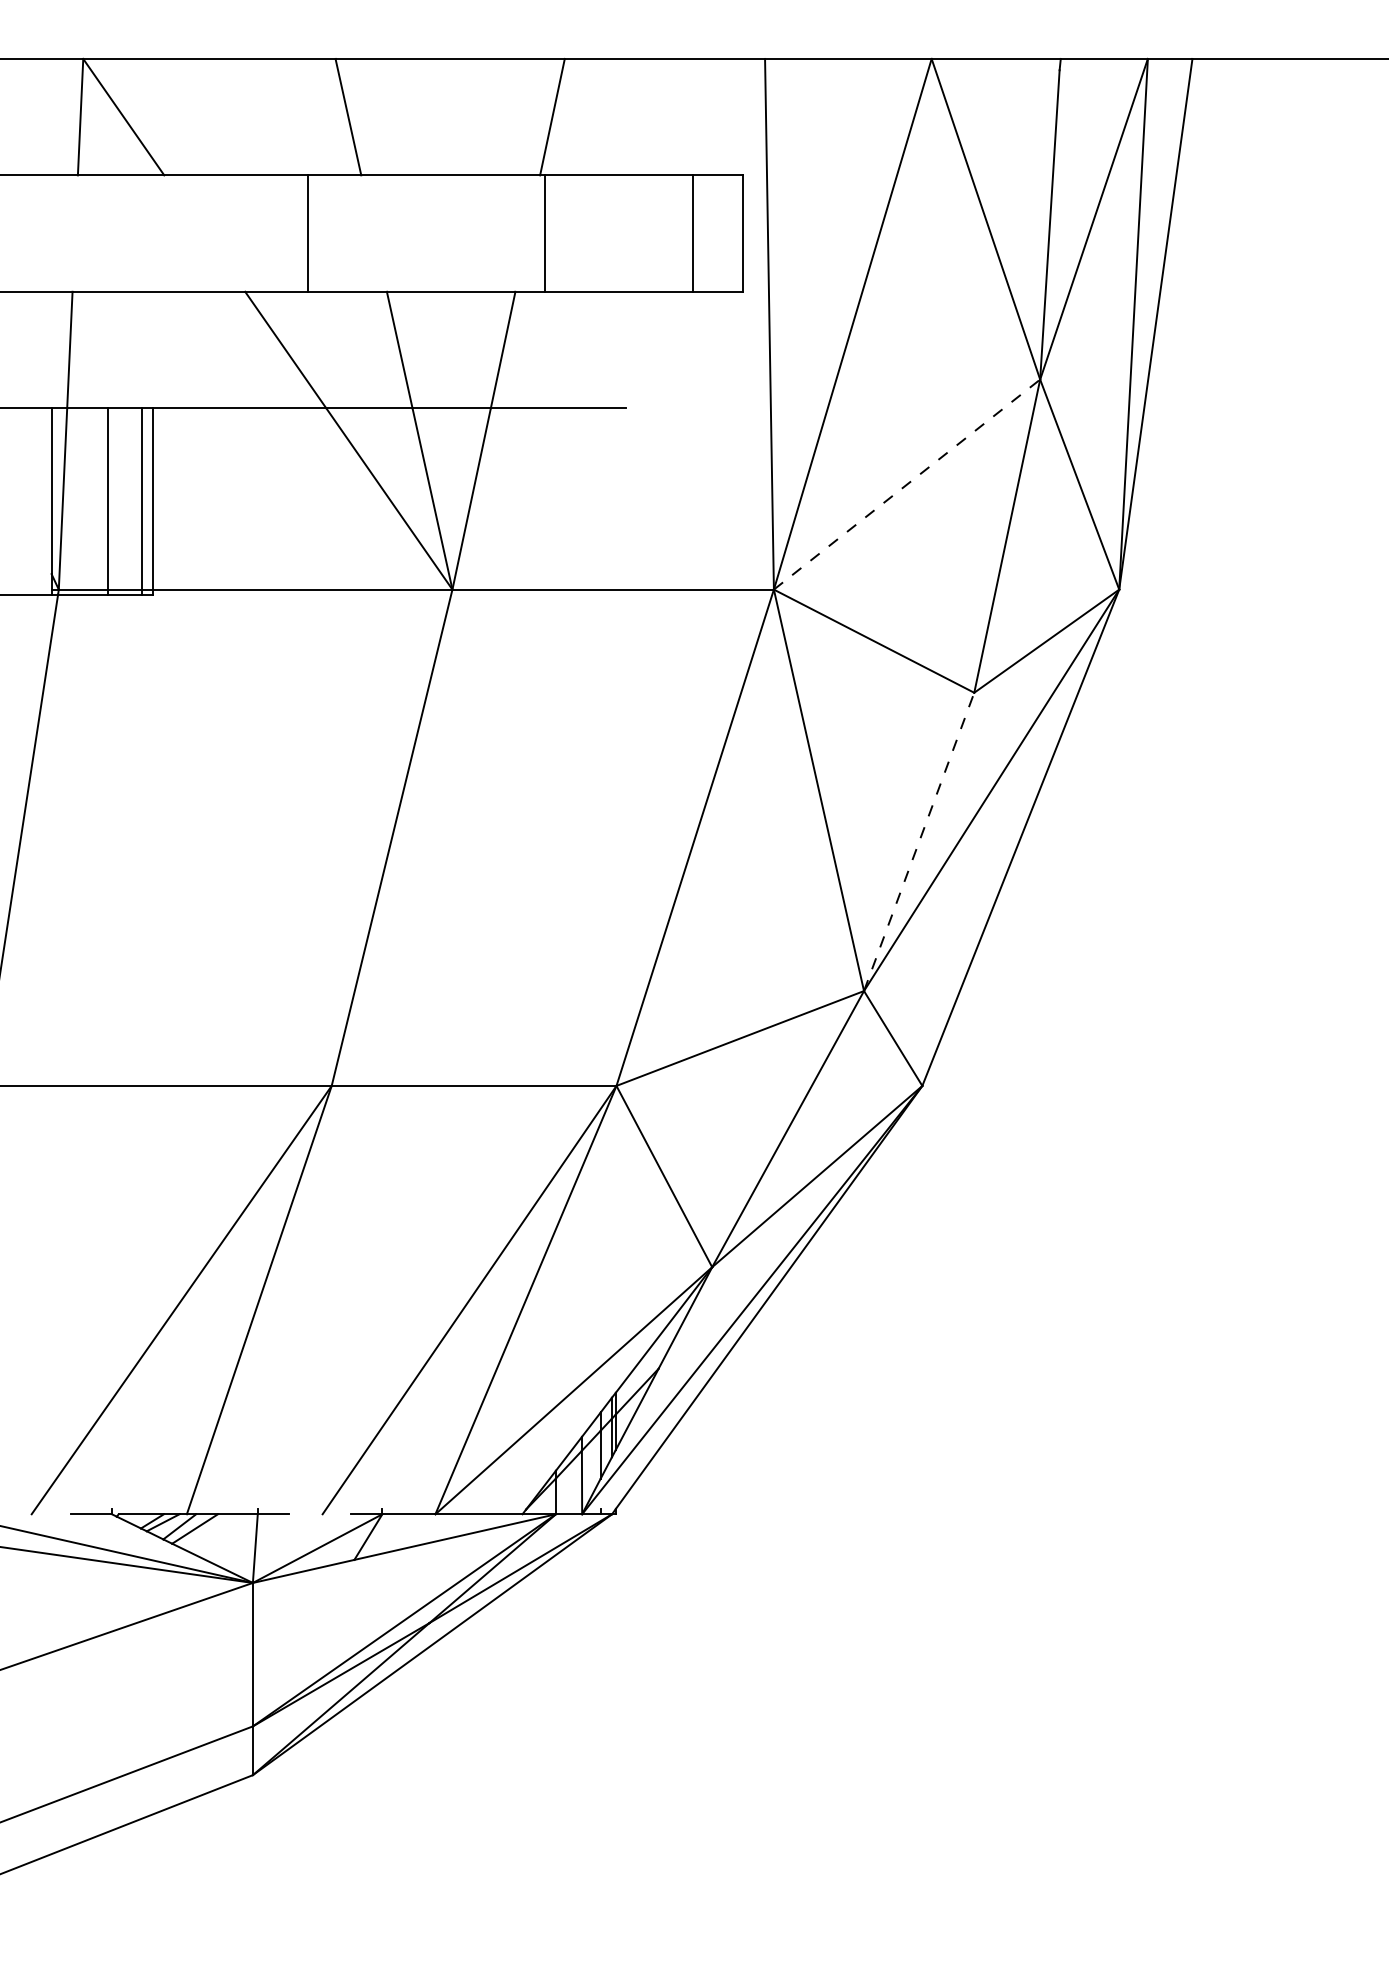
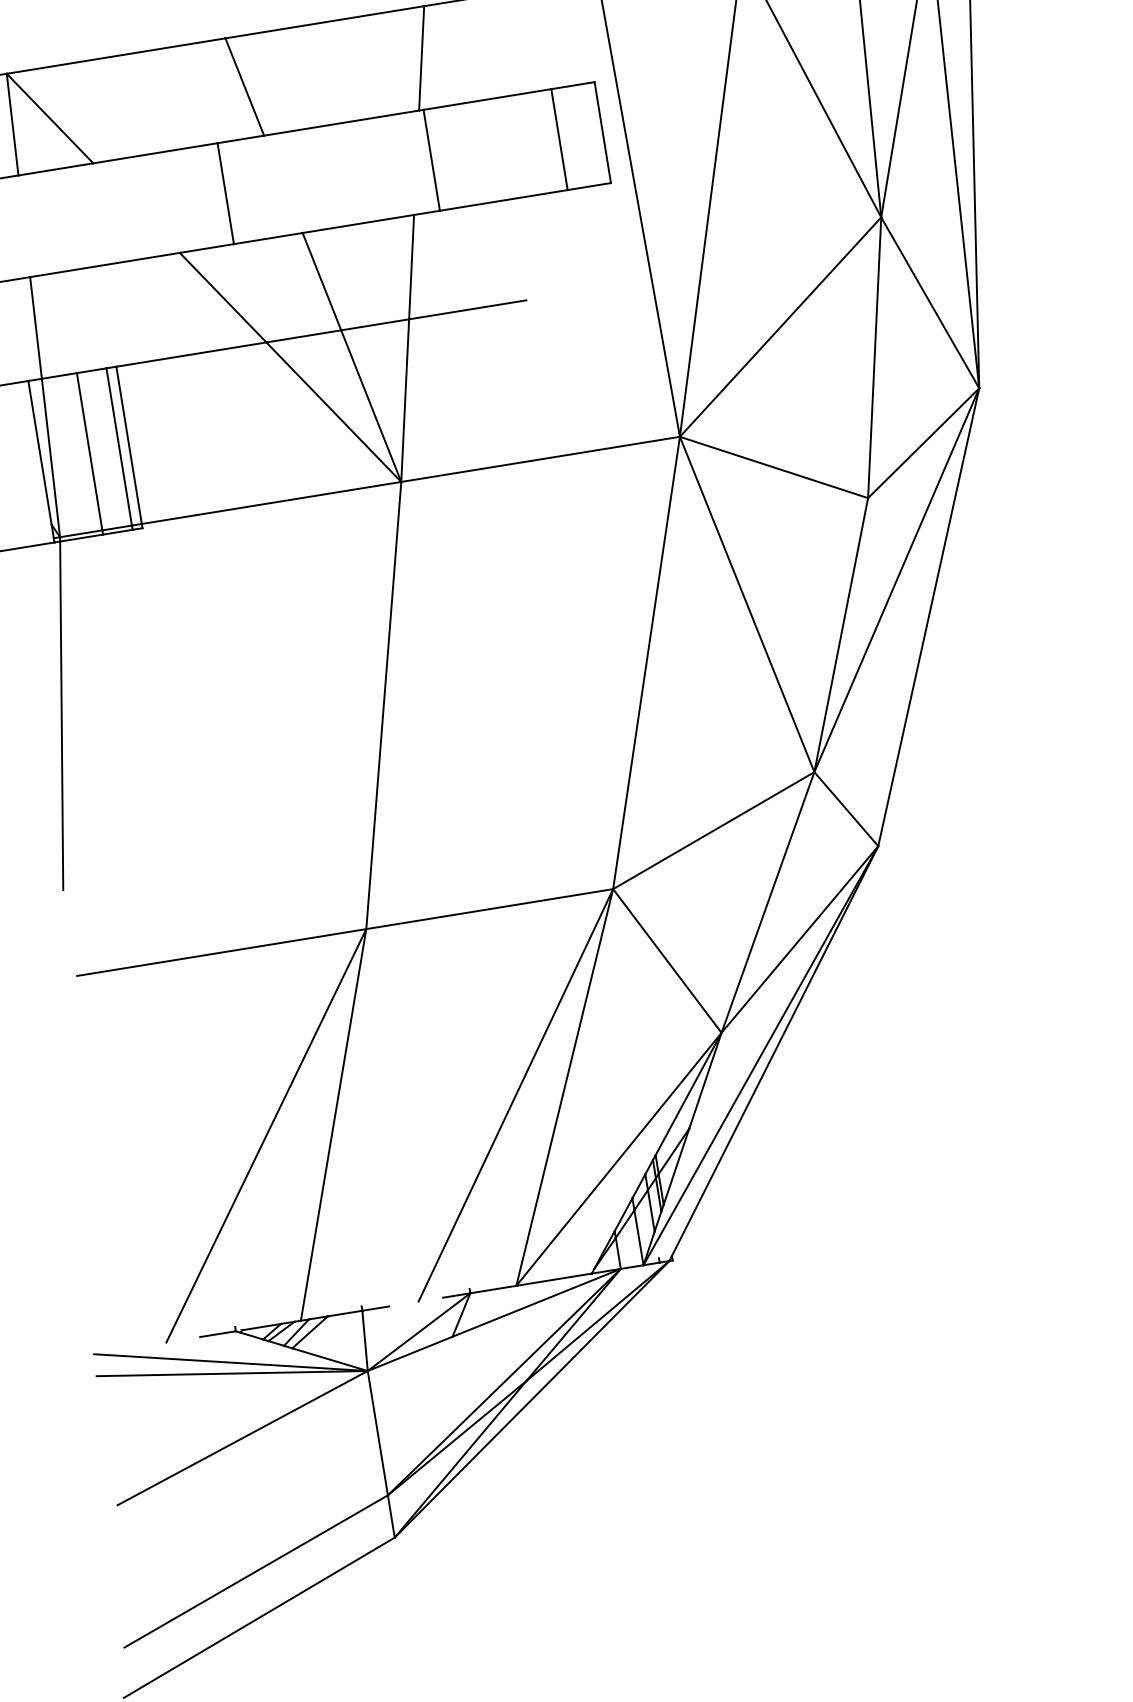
line: (907, 484) -> (780, 326), dashed -> solid
line: (919, 841) -> (841, 634), dashed -> solid

